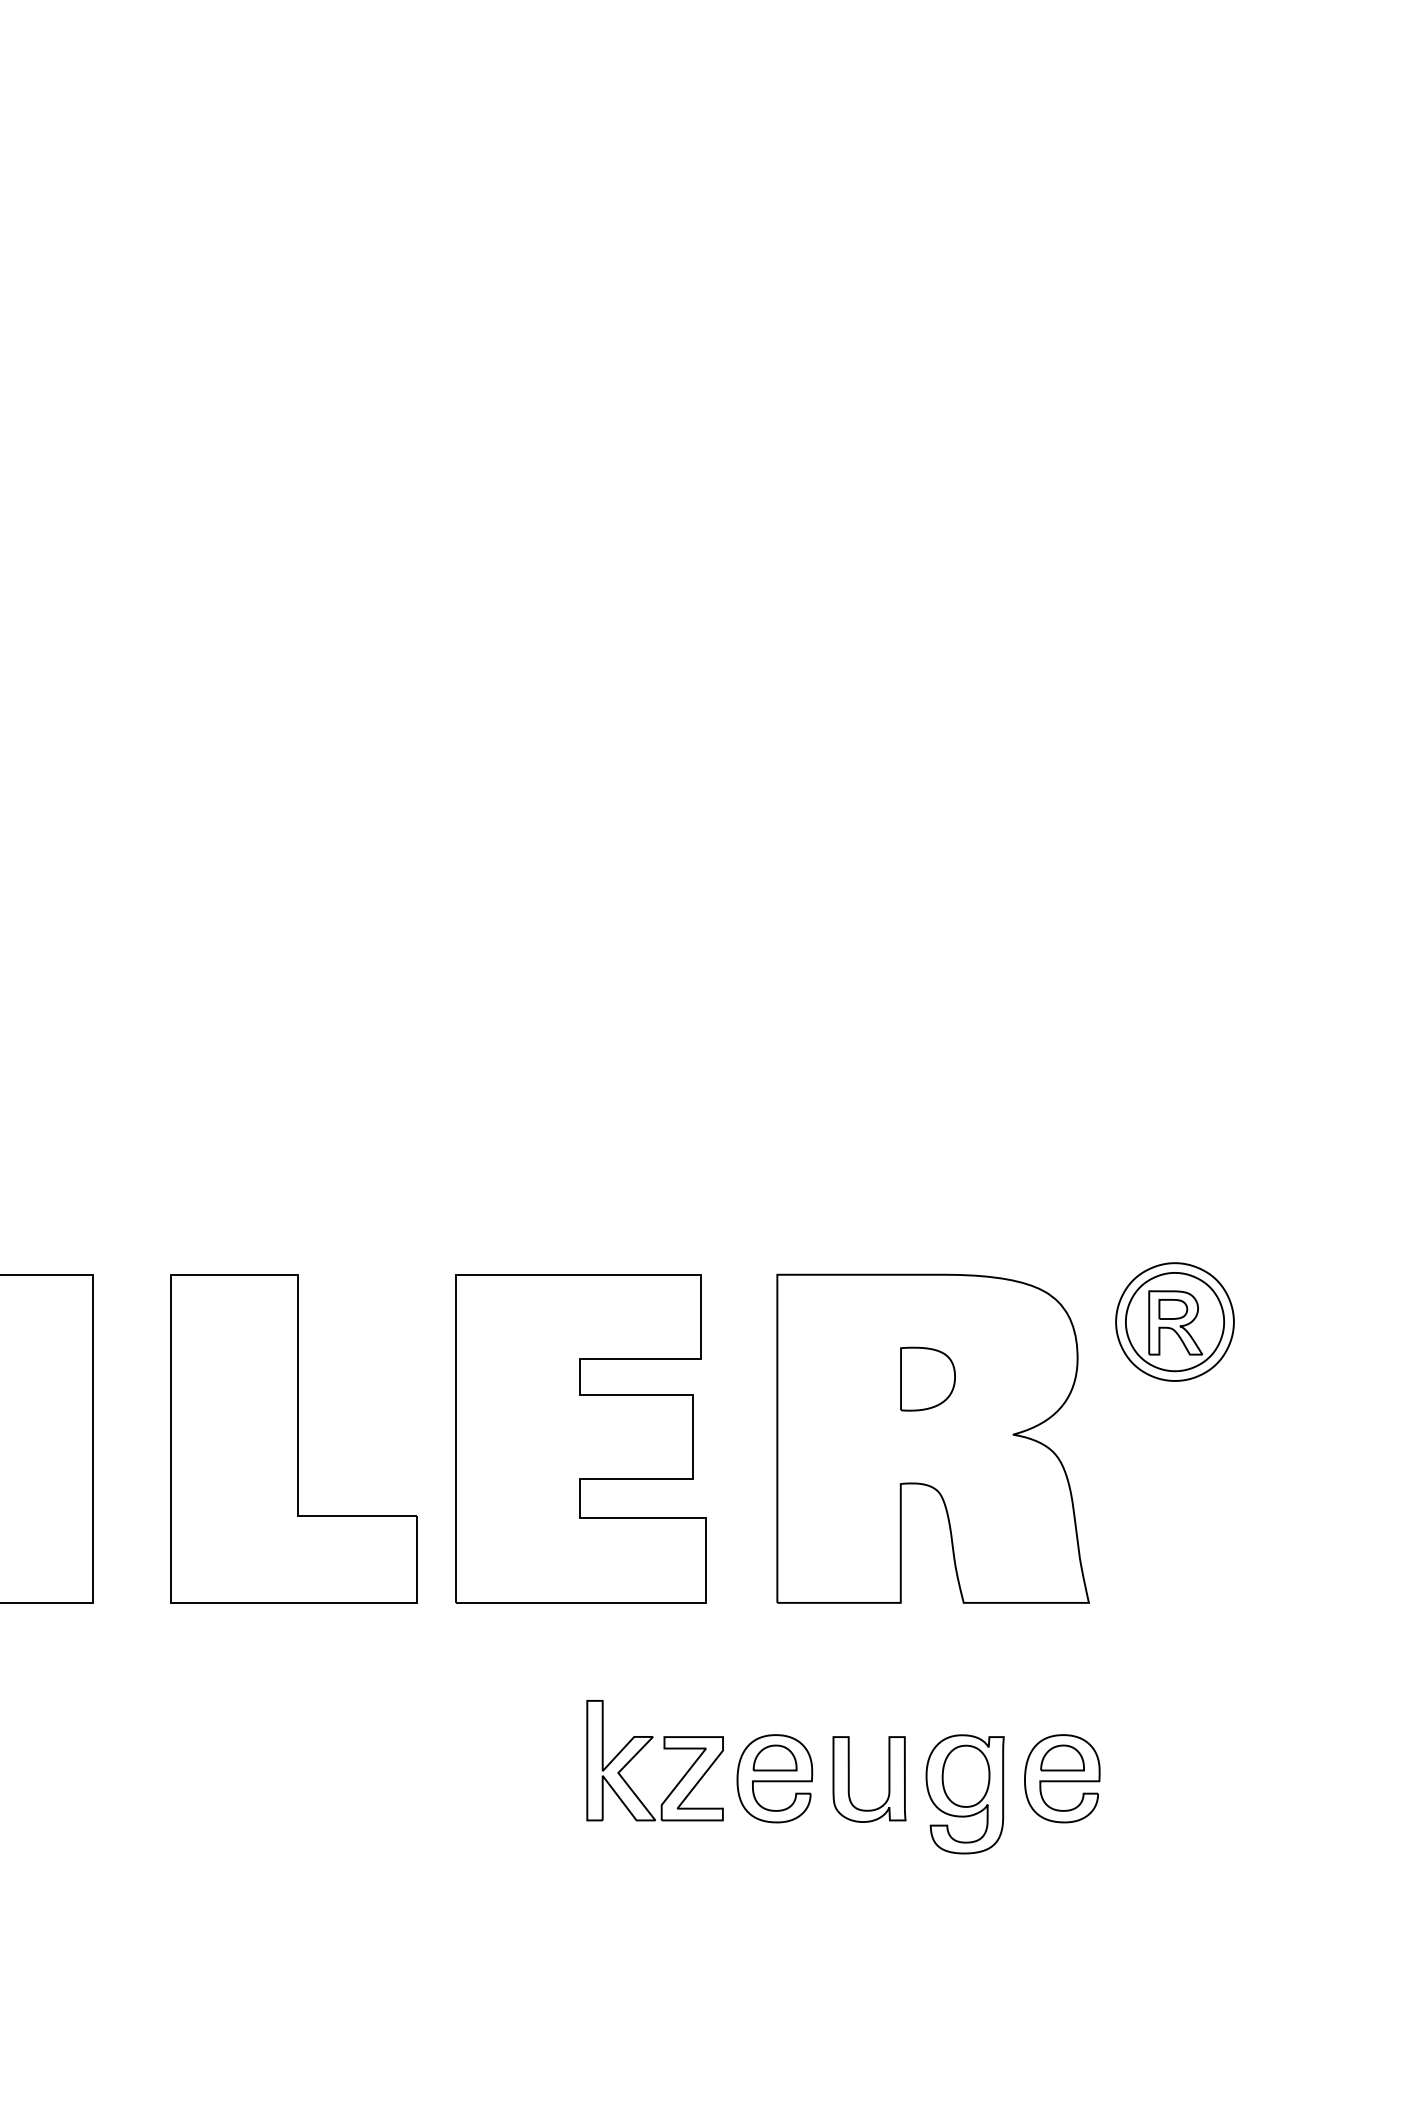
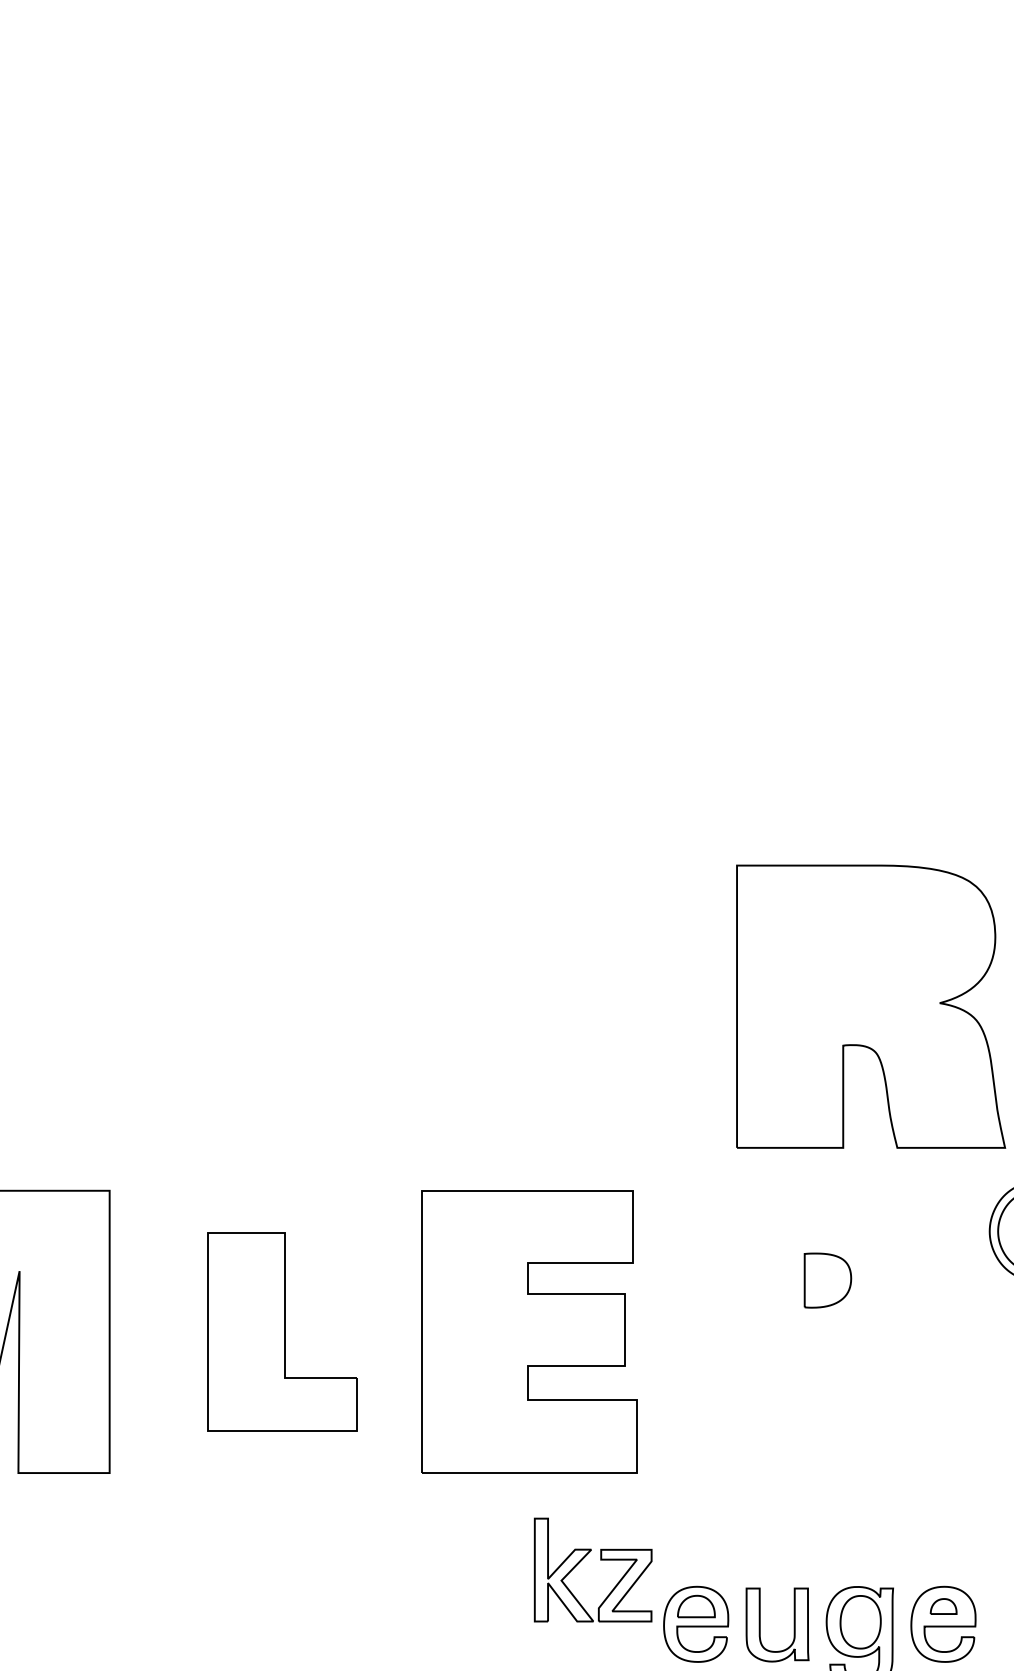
part: (293, 1438) -> (282, 1331), size x0.7
part: (932, 1438) -> (870, 1006), moved
part: (663, 1749) -> (600, 1560), moved
part: (1062, 1757) -> (943, 1606), size x0.7

